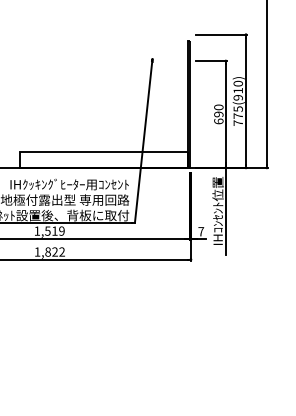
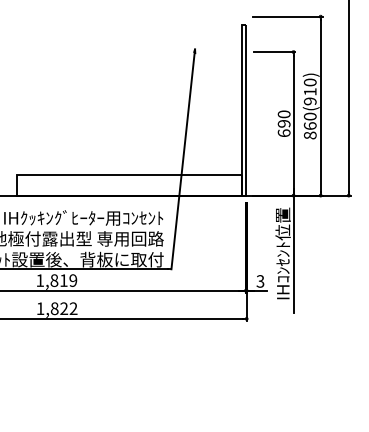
text: (237, 115) -> (309, 125), 775(910) -> 860(910)
text: (47, 230) -> (53, 279), 1,519 -> 1,819
text: (201, 231) -> (260, 281), 7 -> 3

